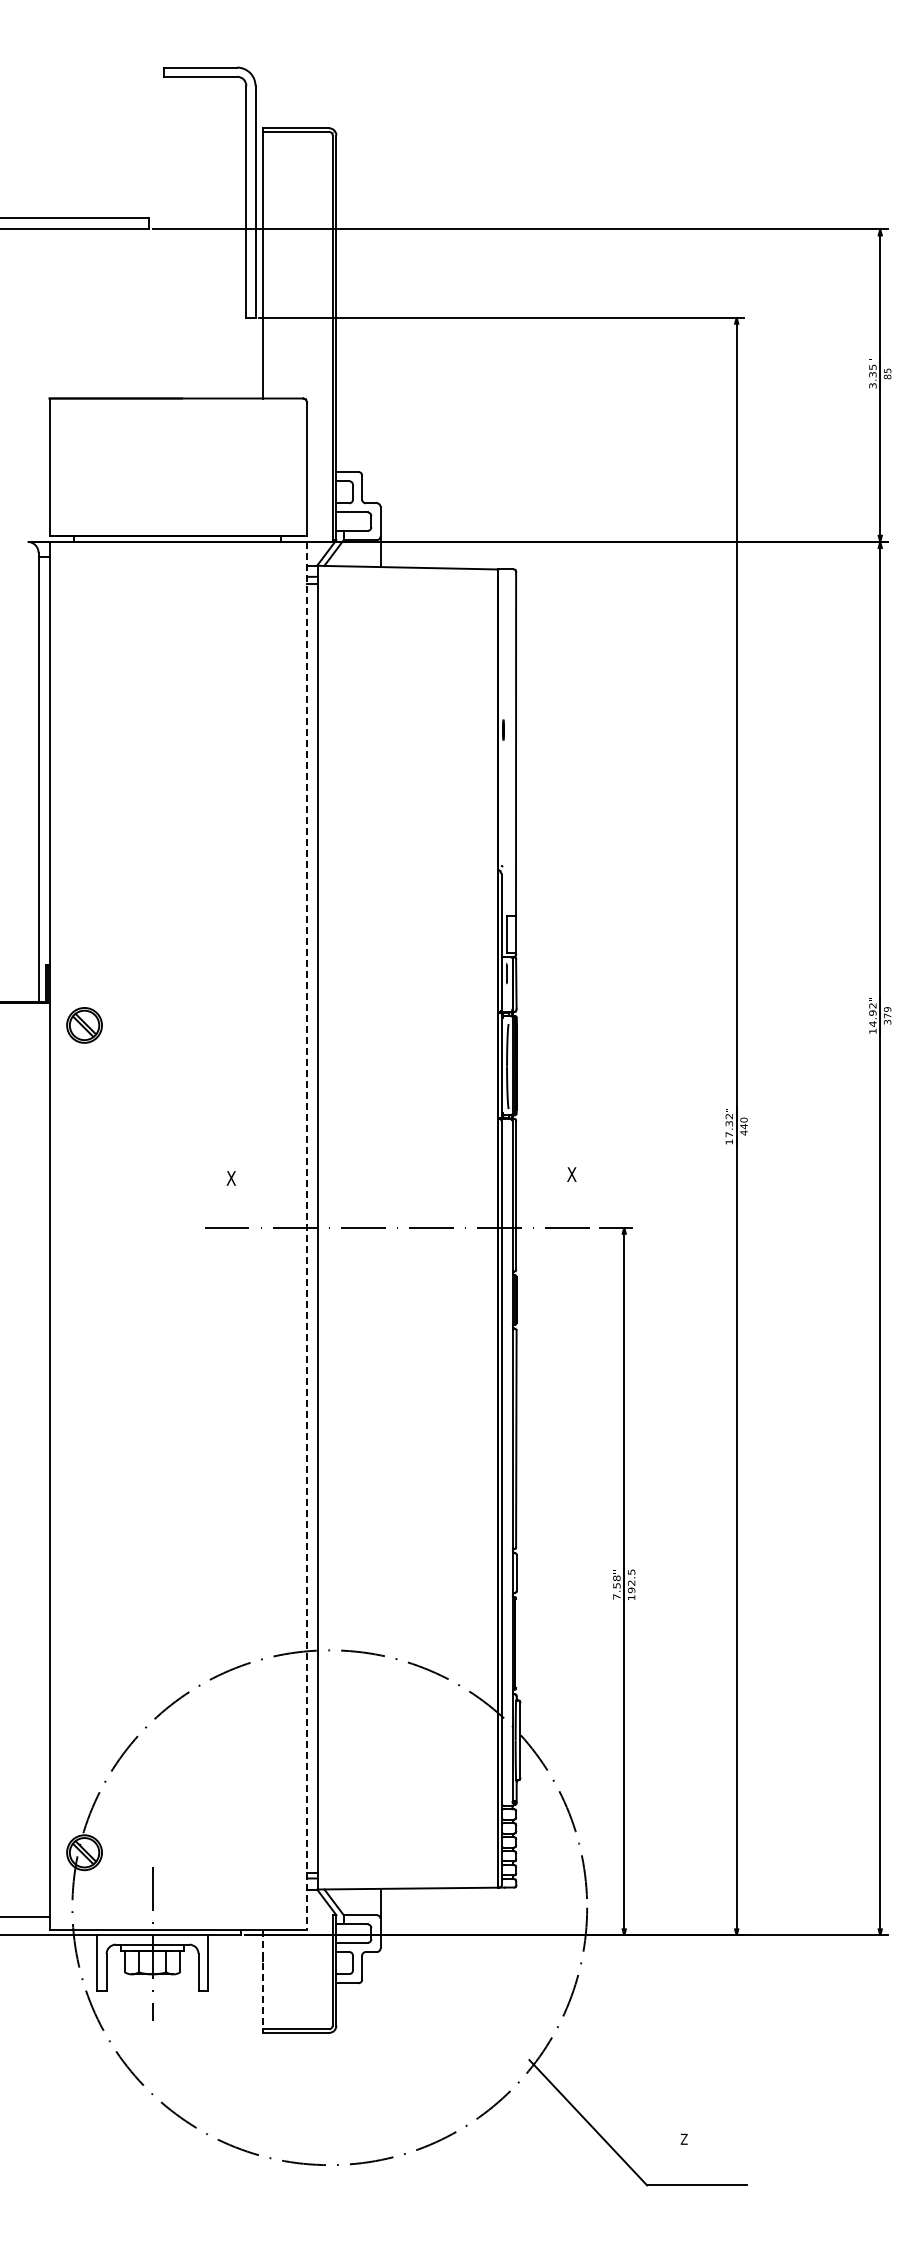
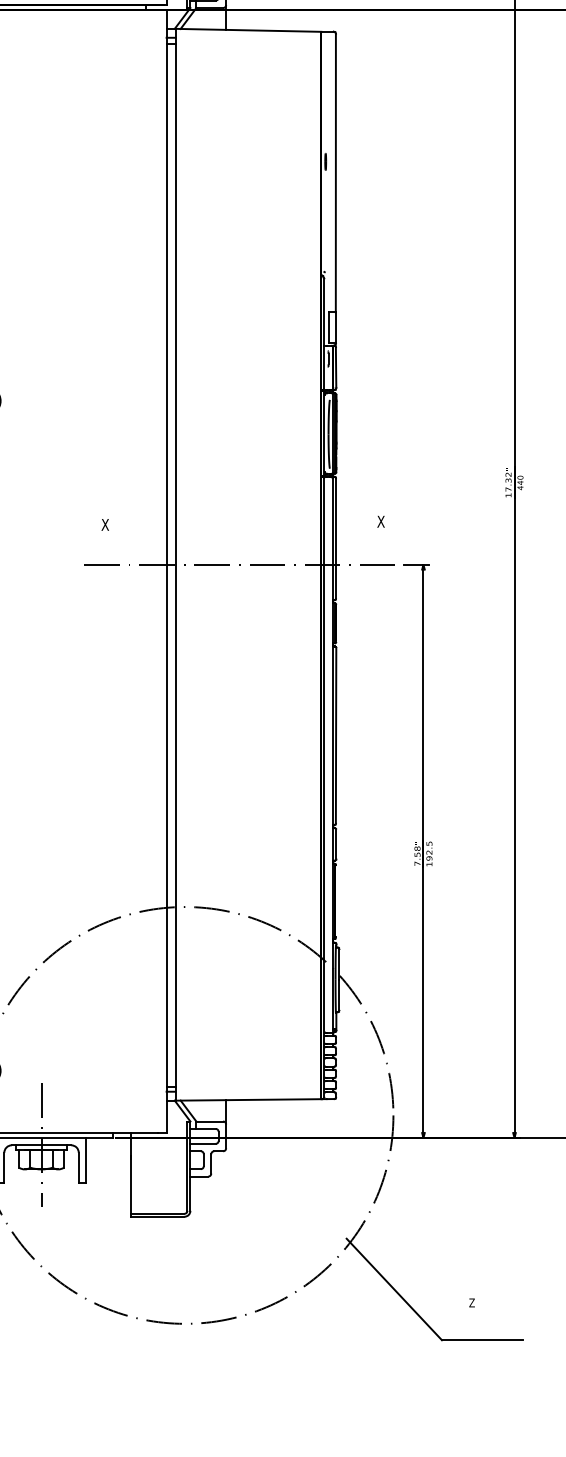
line: (307, 1236) -> (166, 571), dashed -> solid
line: (262, 1981) -> (130, 1175), dashed -> solid

